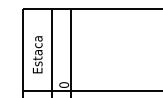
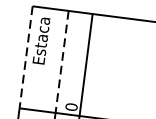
line: (23, 50) -> (26, 57), solid -> dashed
line: (52, 50) -> (62, 62), solid -> dashed
text: (37, 54) -> (41, 40), moved

